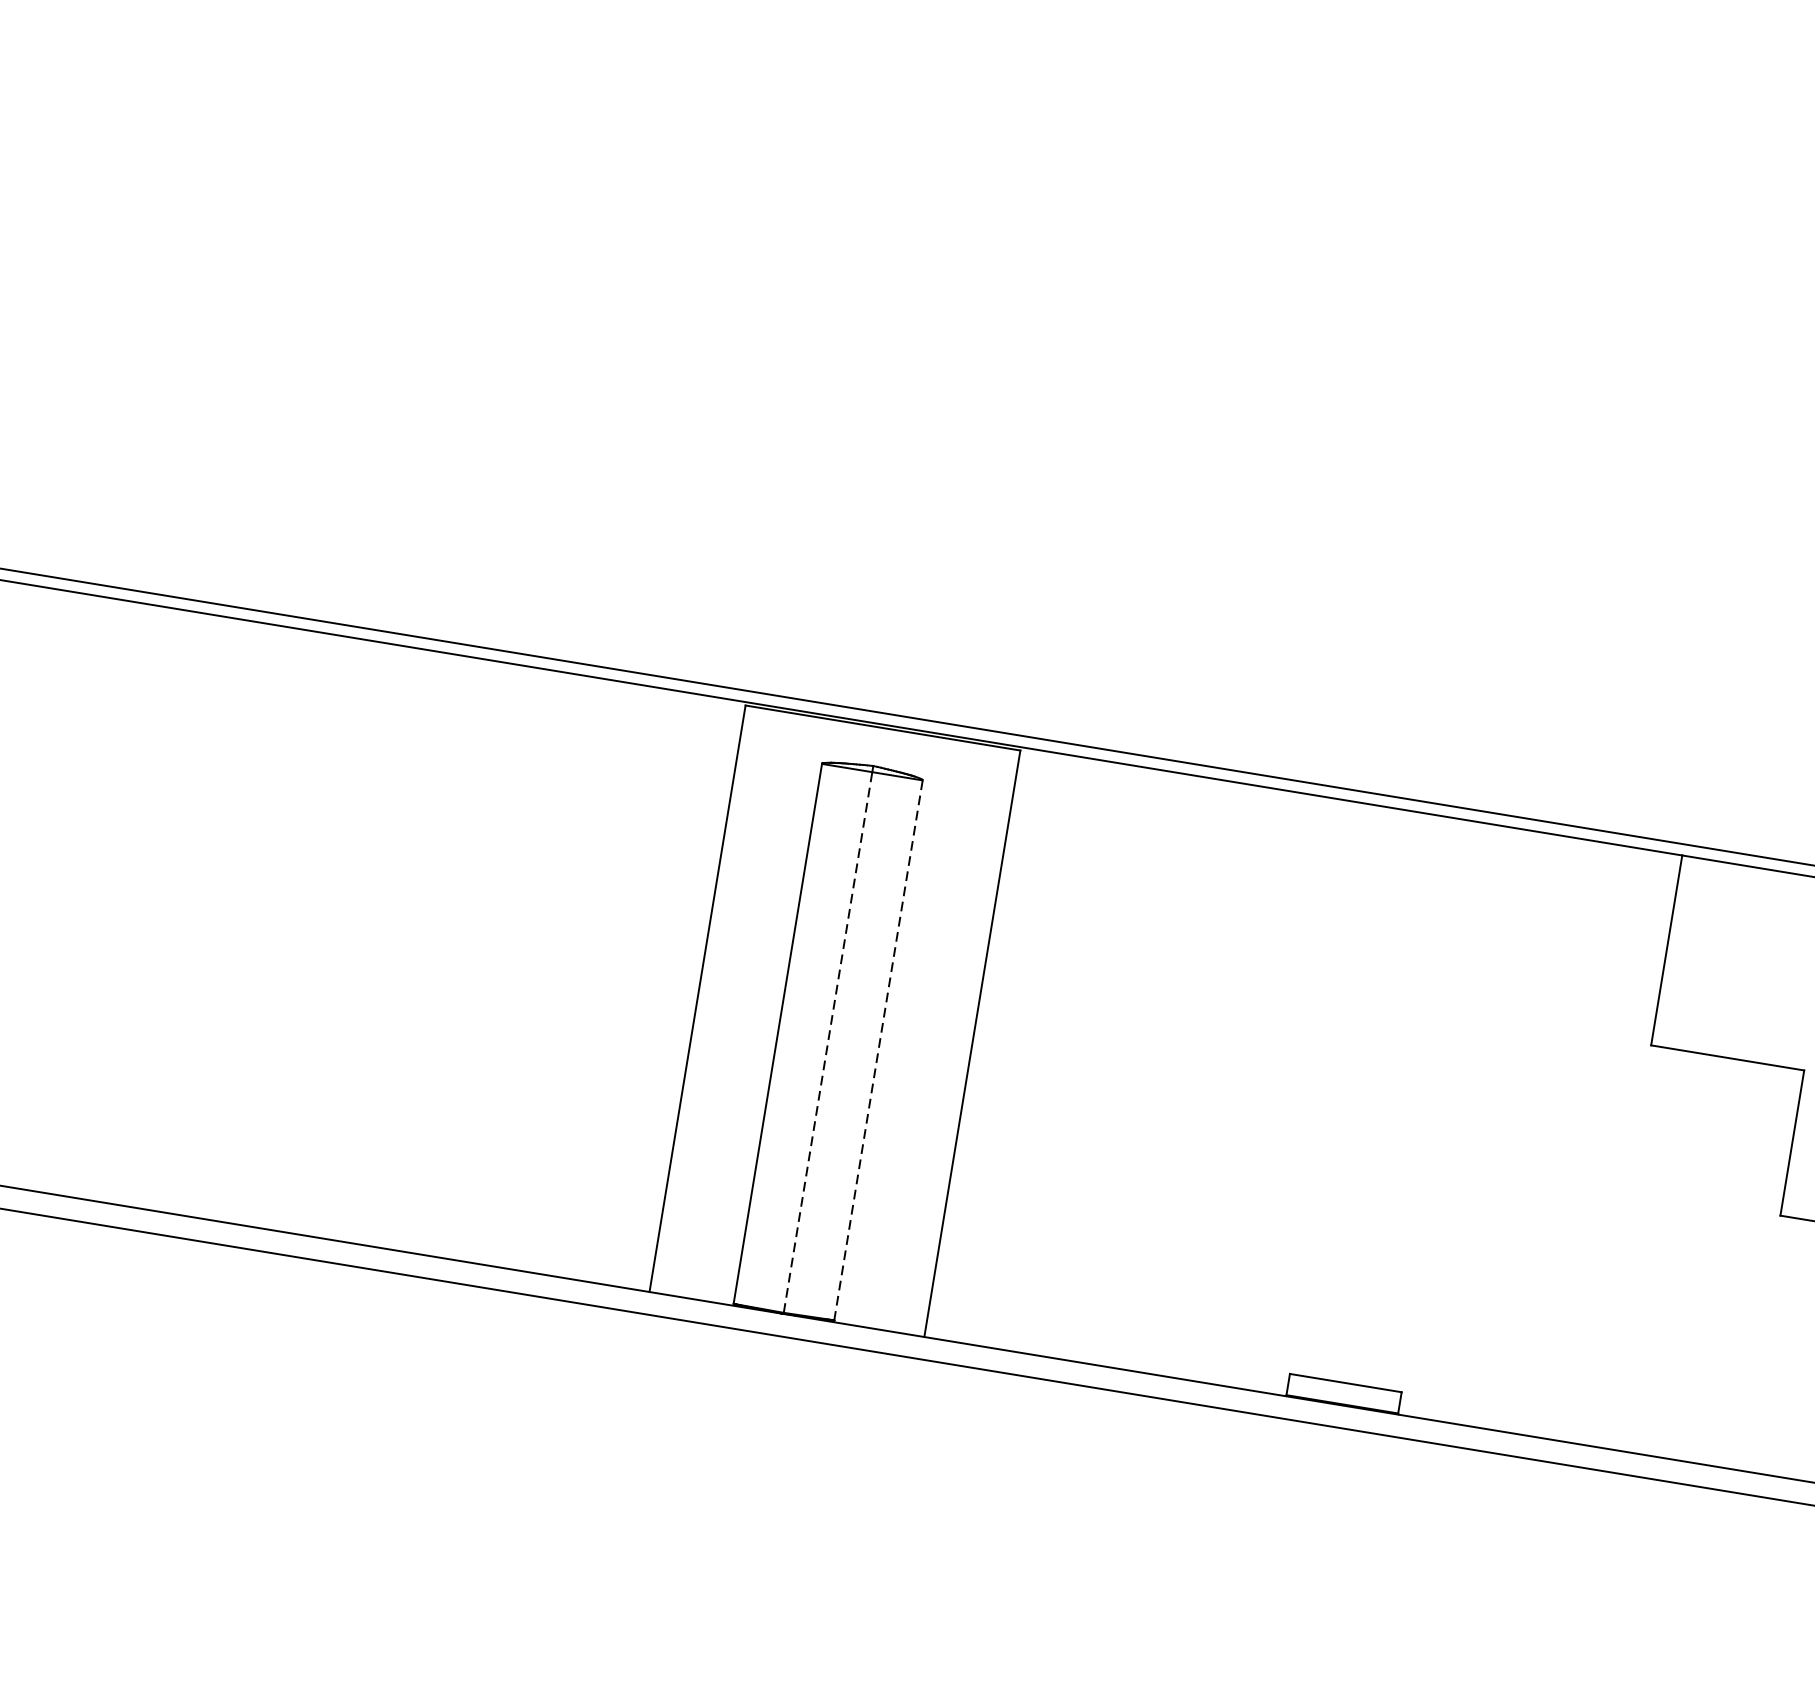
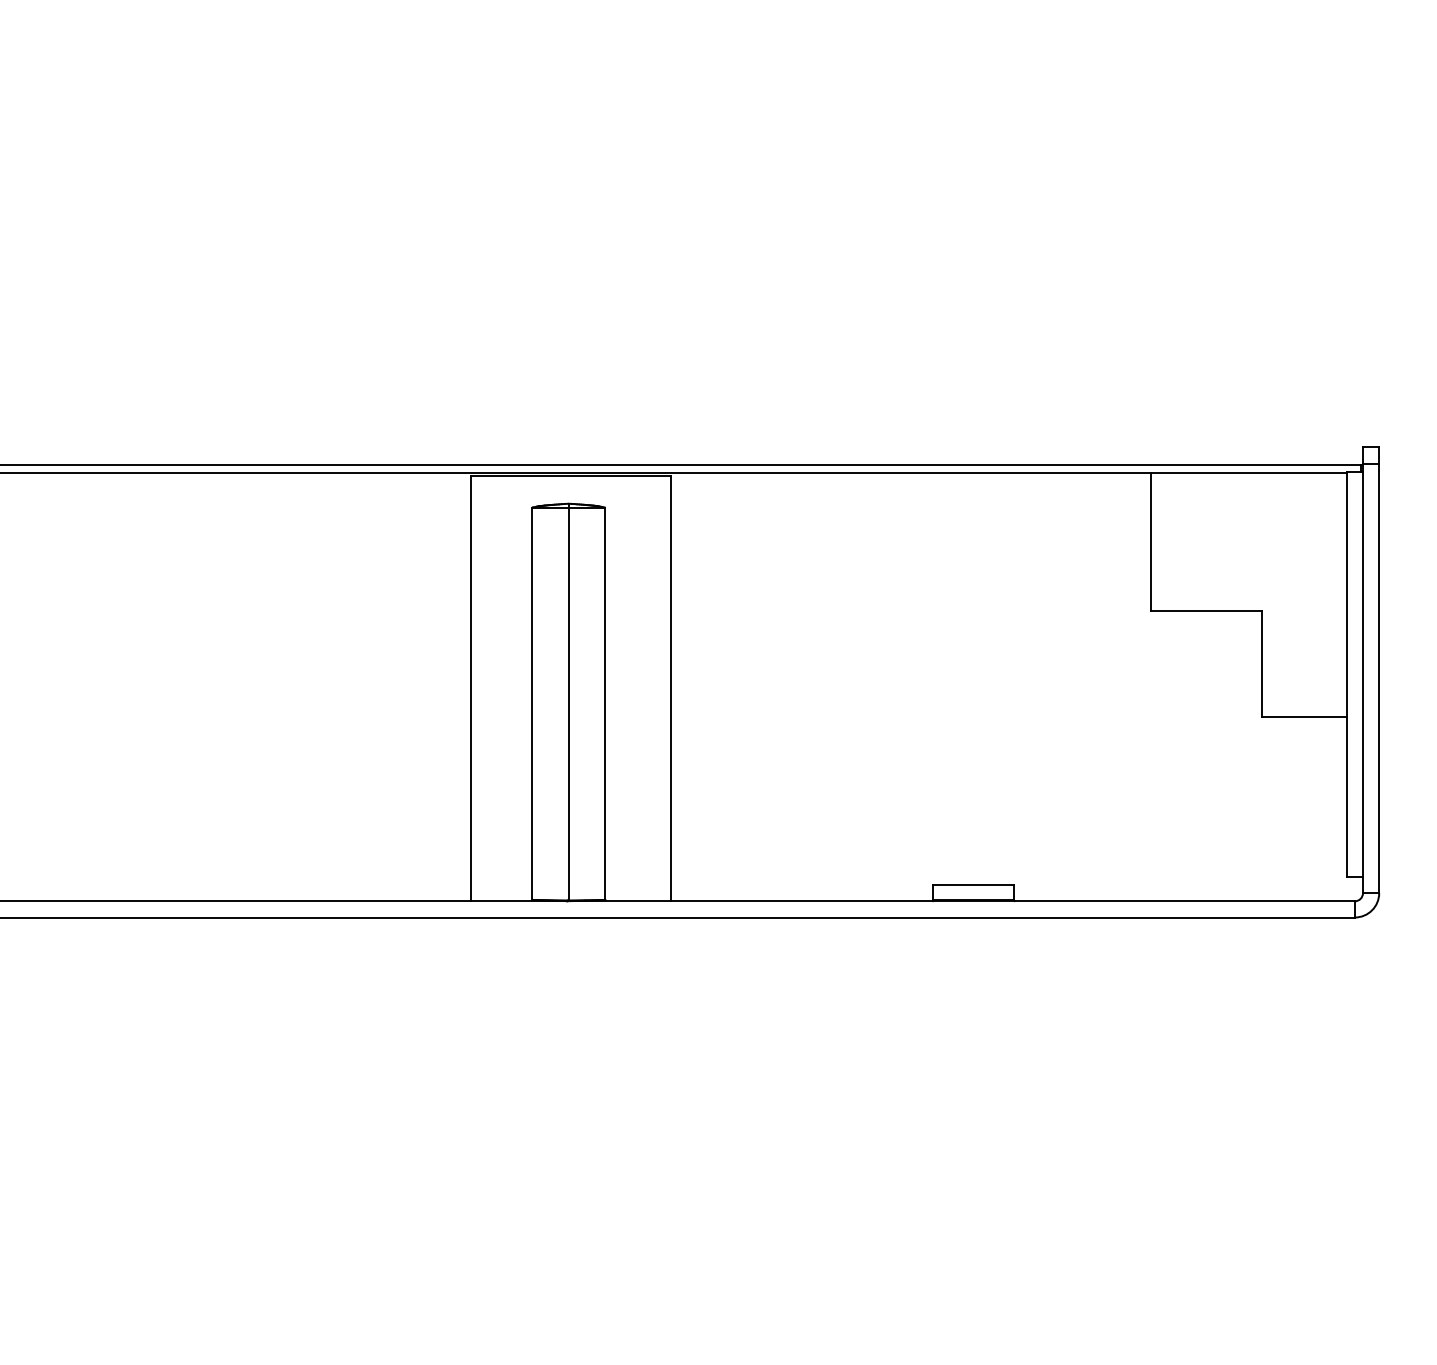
line: (827, 1041) -> (568, 703), dashed -> solid
line: (878, 1050) -> (605, 704), dashed -> solid

